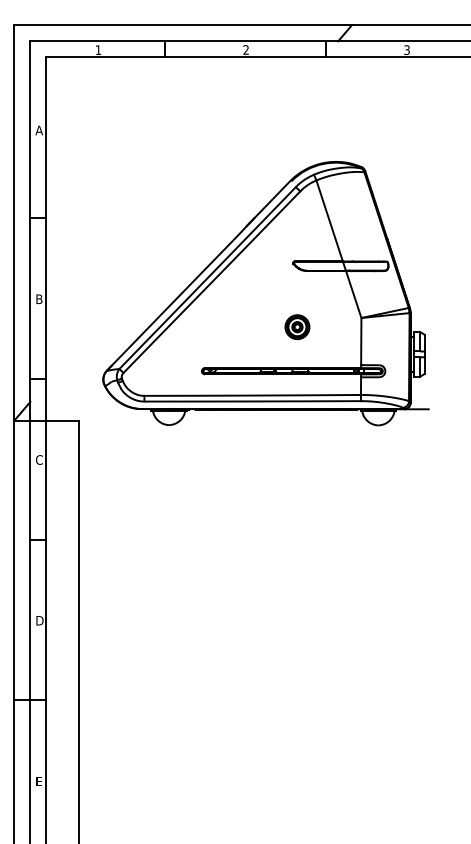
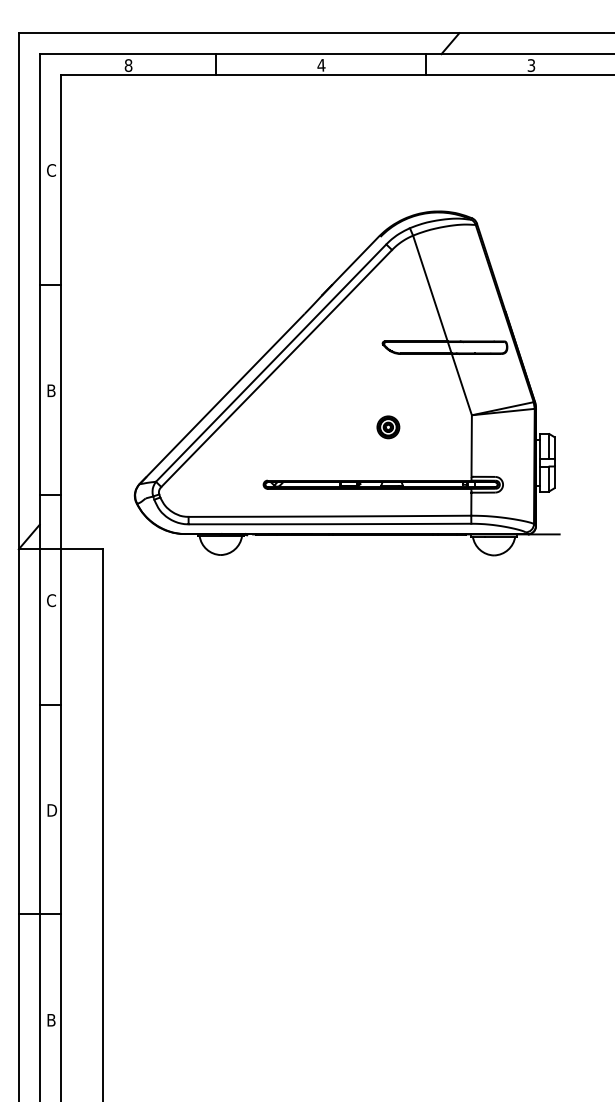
text: (246, 49) -> (321, 64), 2 -> 4
text: (98, 50) -> (128, 66), 1 -> 8
text: (38, 130) -> (50, 170), A -> C
part: (297, 327) -> (388, 427), size x0.7
text: (39, 781) -> (51, 1020), E -> B

